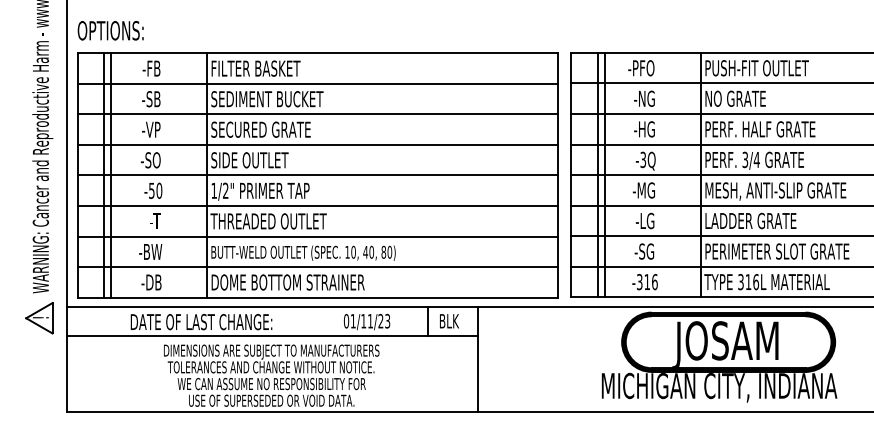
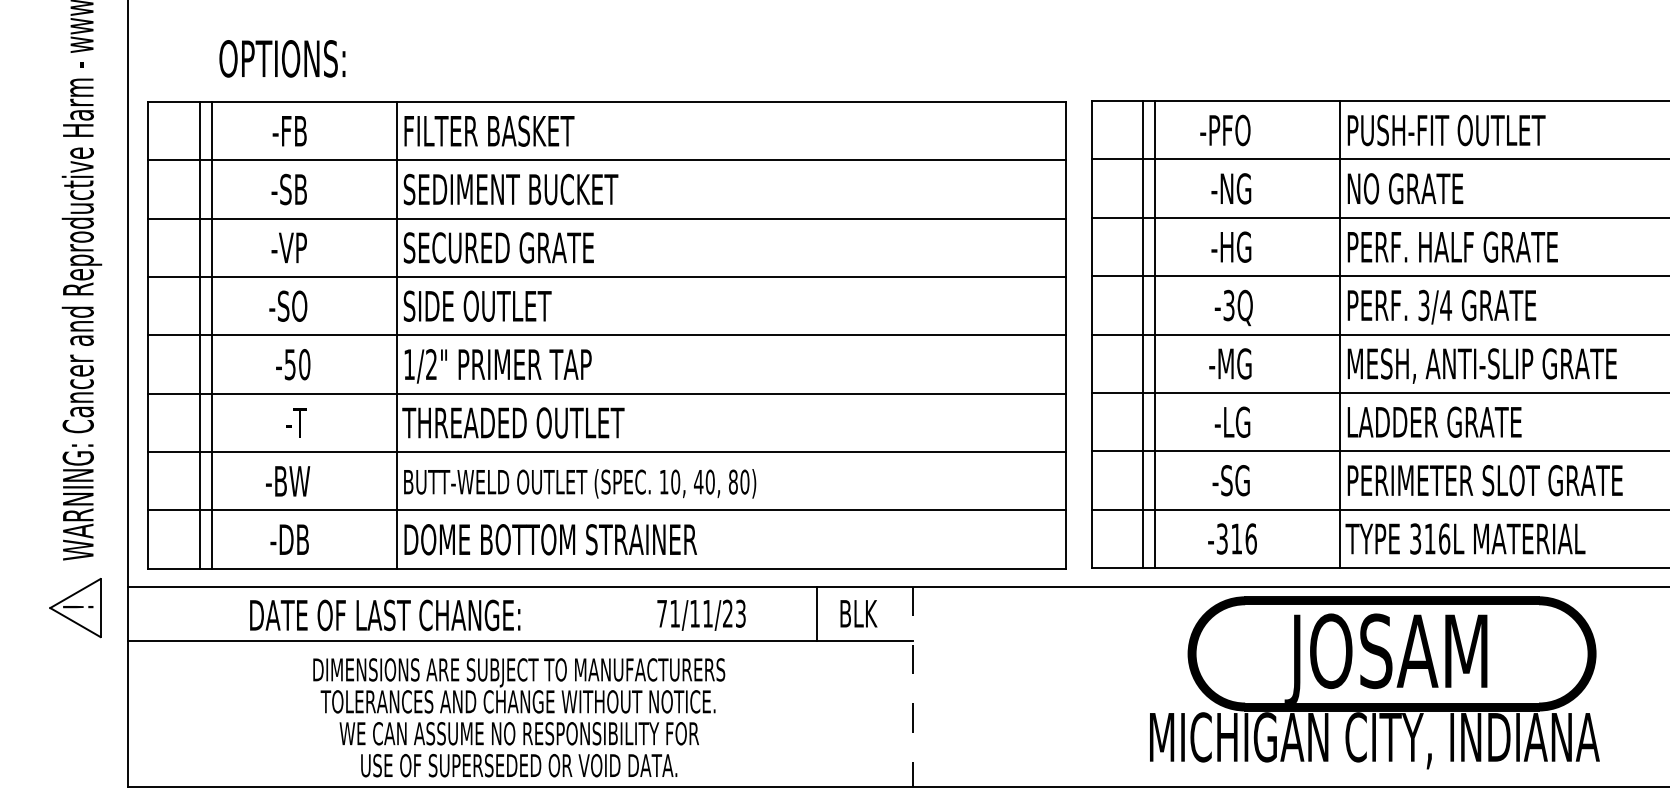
text: (110, 30) -> (281, 58), moved
text: (346, 320) -> (662, 612), 01/11/23 -> 71/11/23
line: (477, 359) -> (912, 686), solid -> dashed

